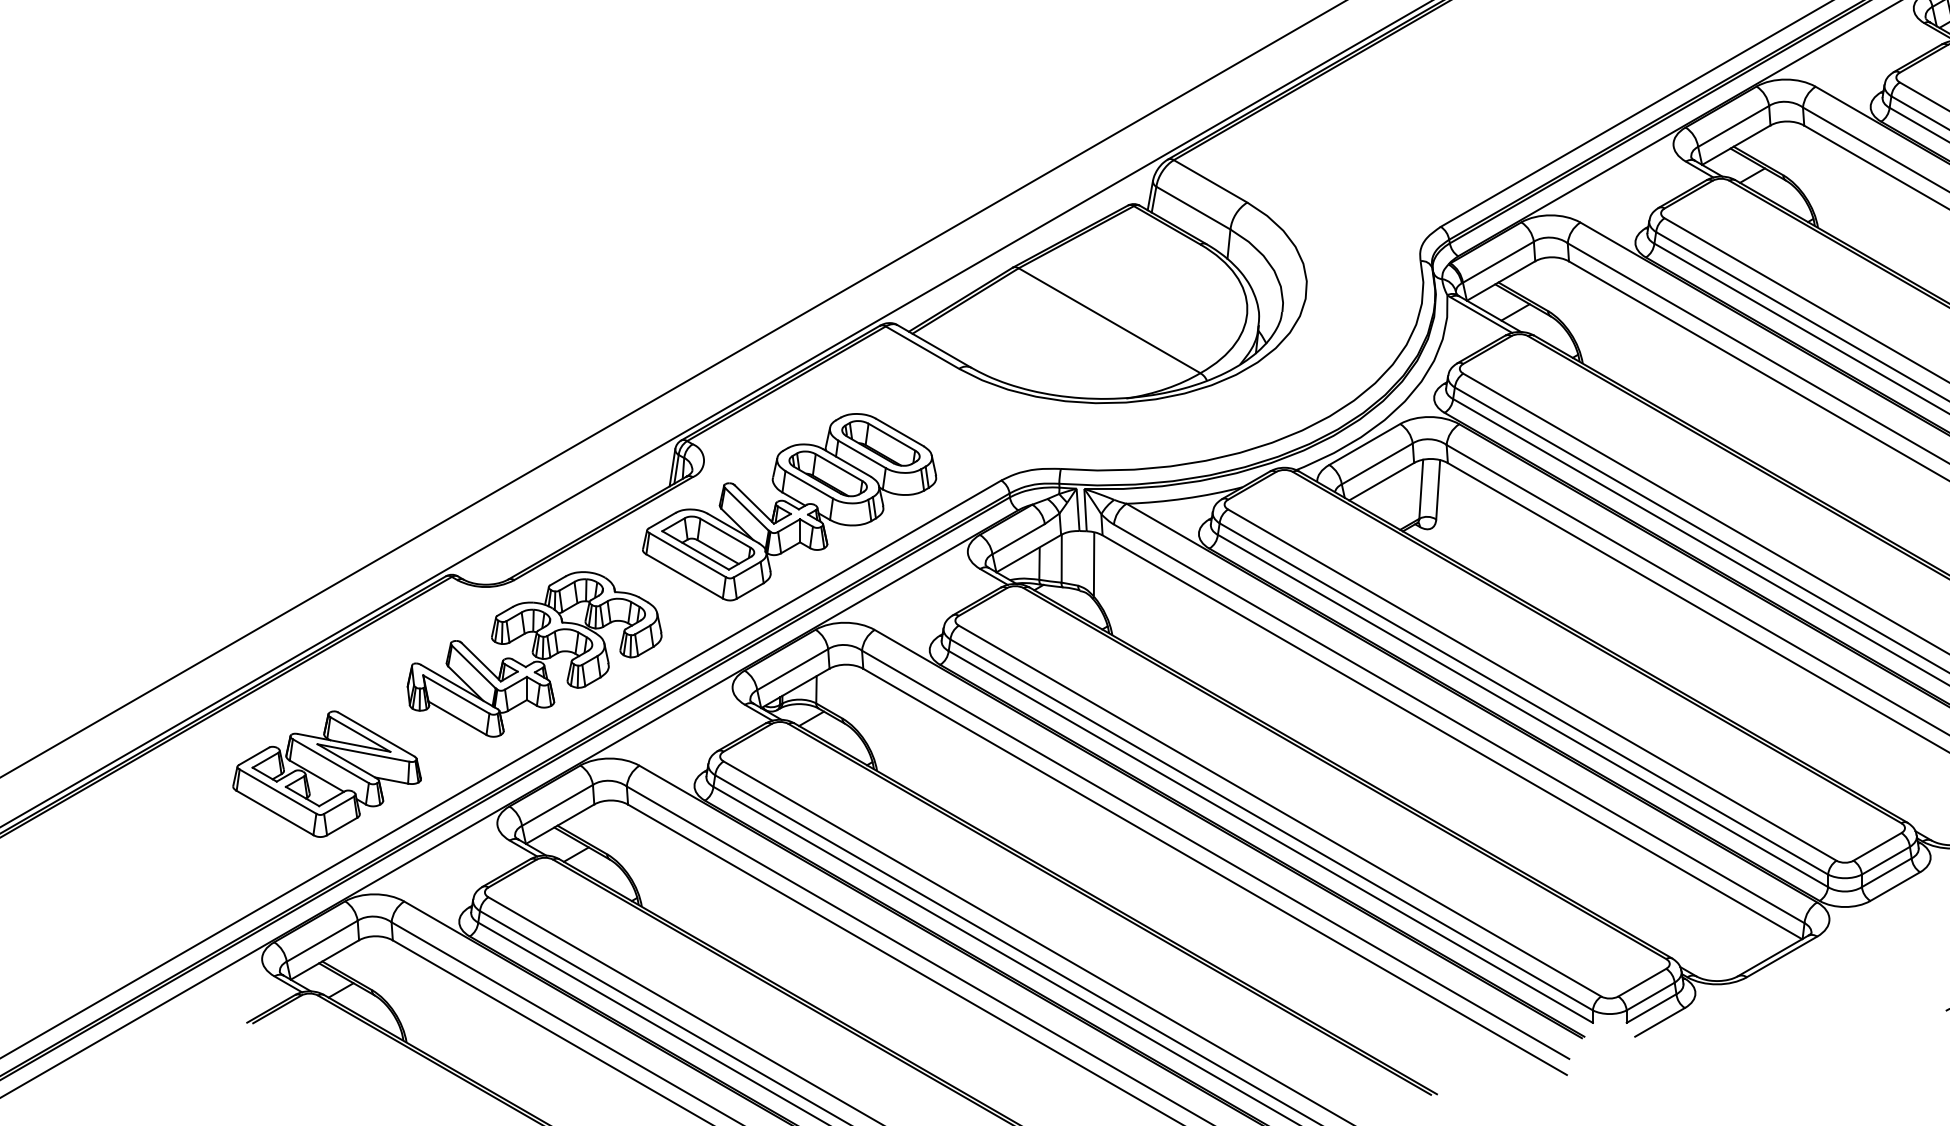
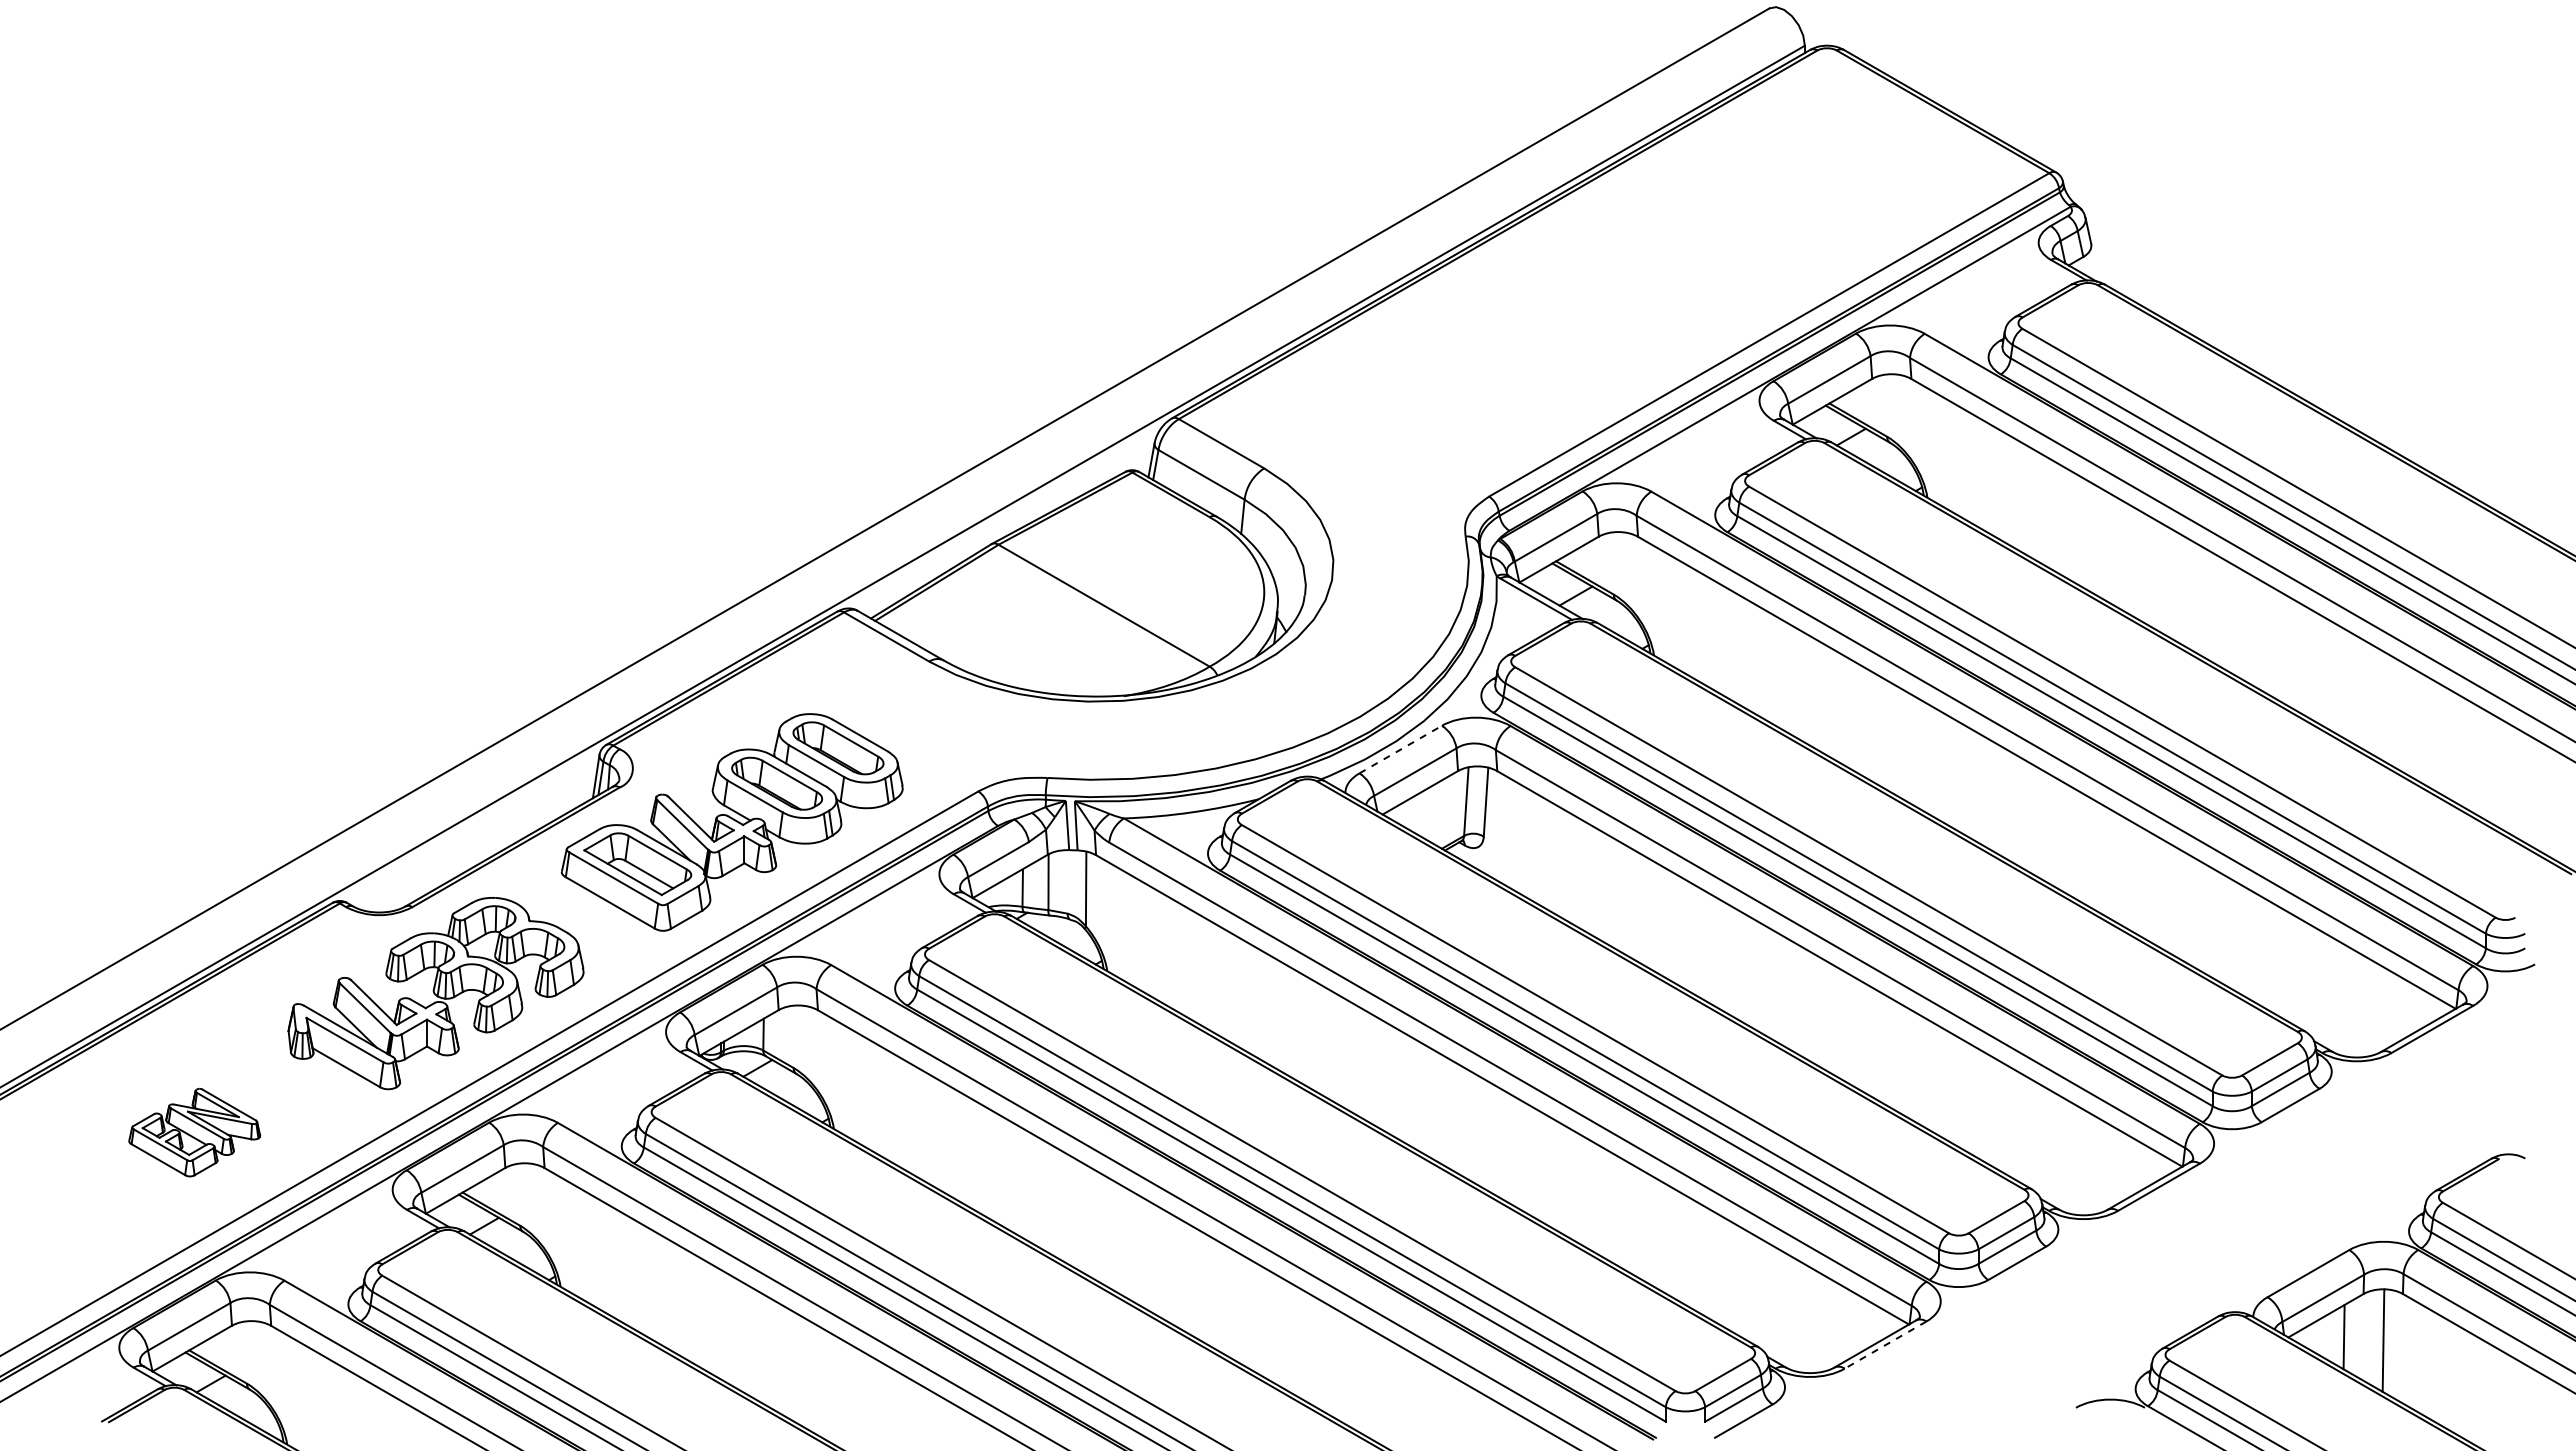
line: (1364, 444) -> (1400, 749), solid -> dashed
part: (326, 774) -> (194, 1132), size x0.6
line: (1781, 957) -> (1885, 1345), solid -> dashed

